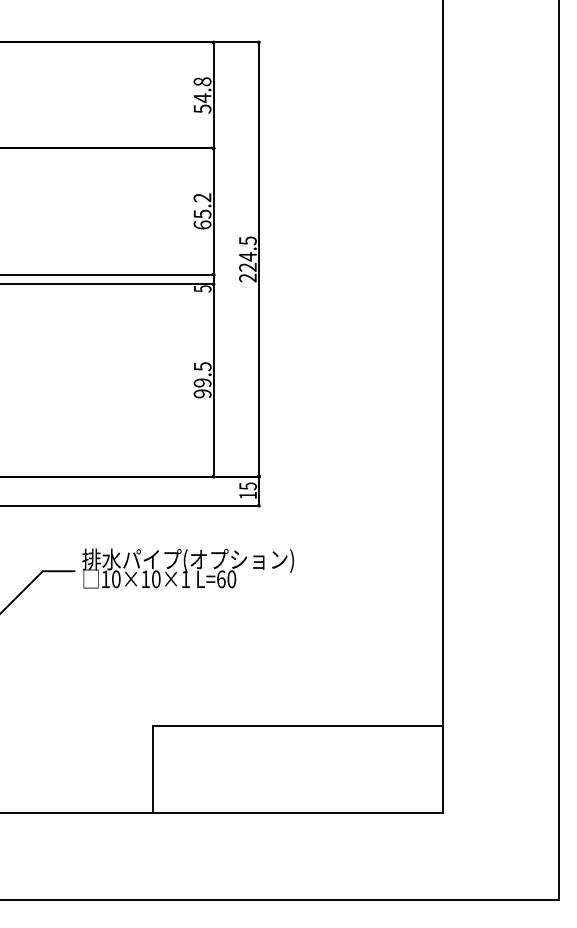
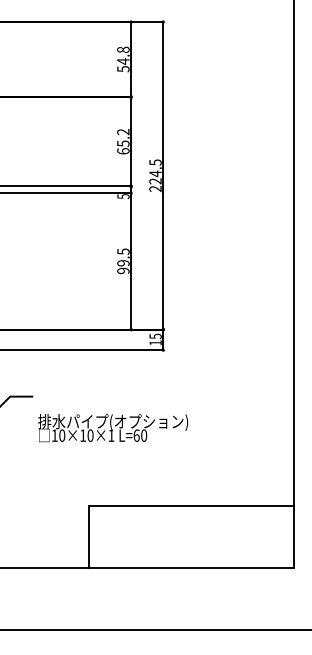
text: (187, 568) -> (112, 427), moved

